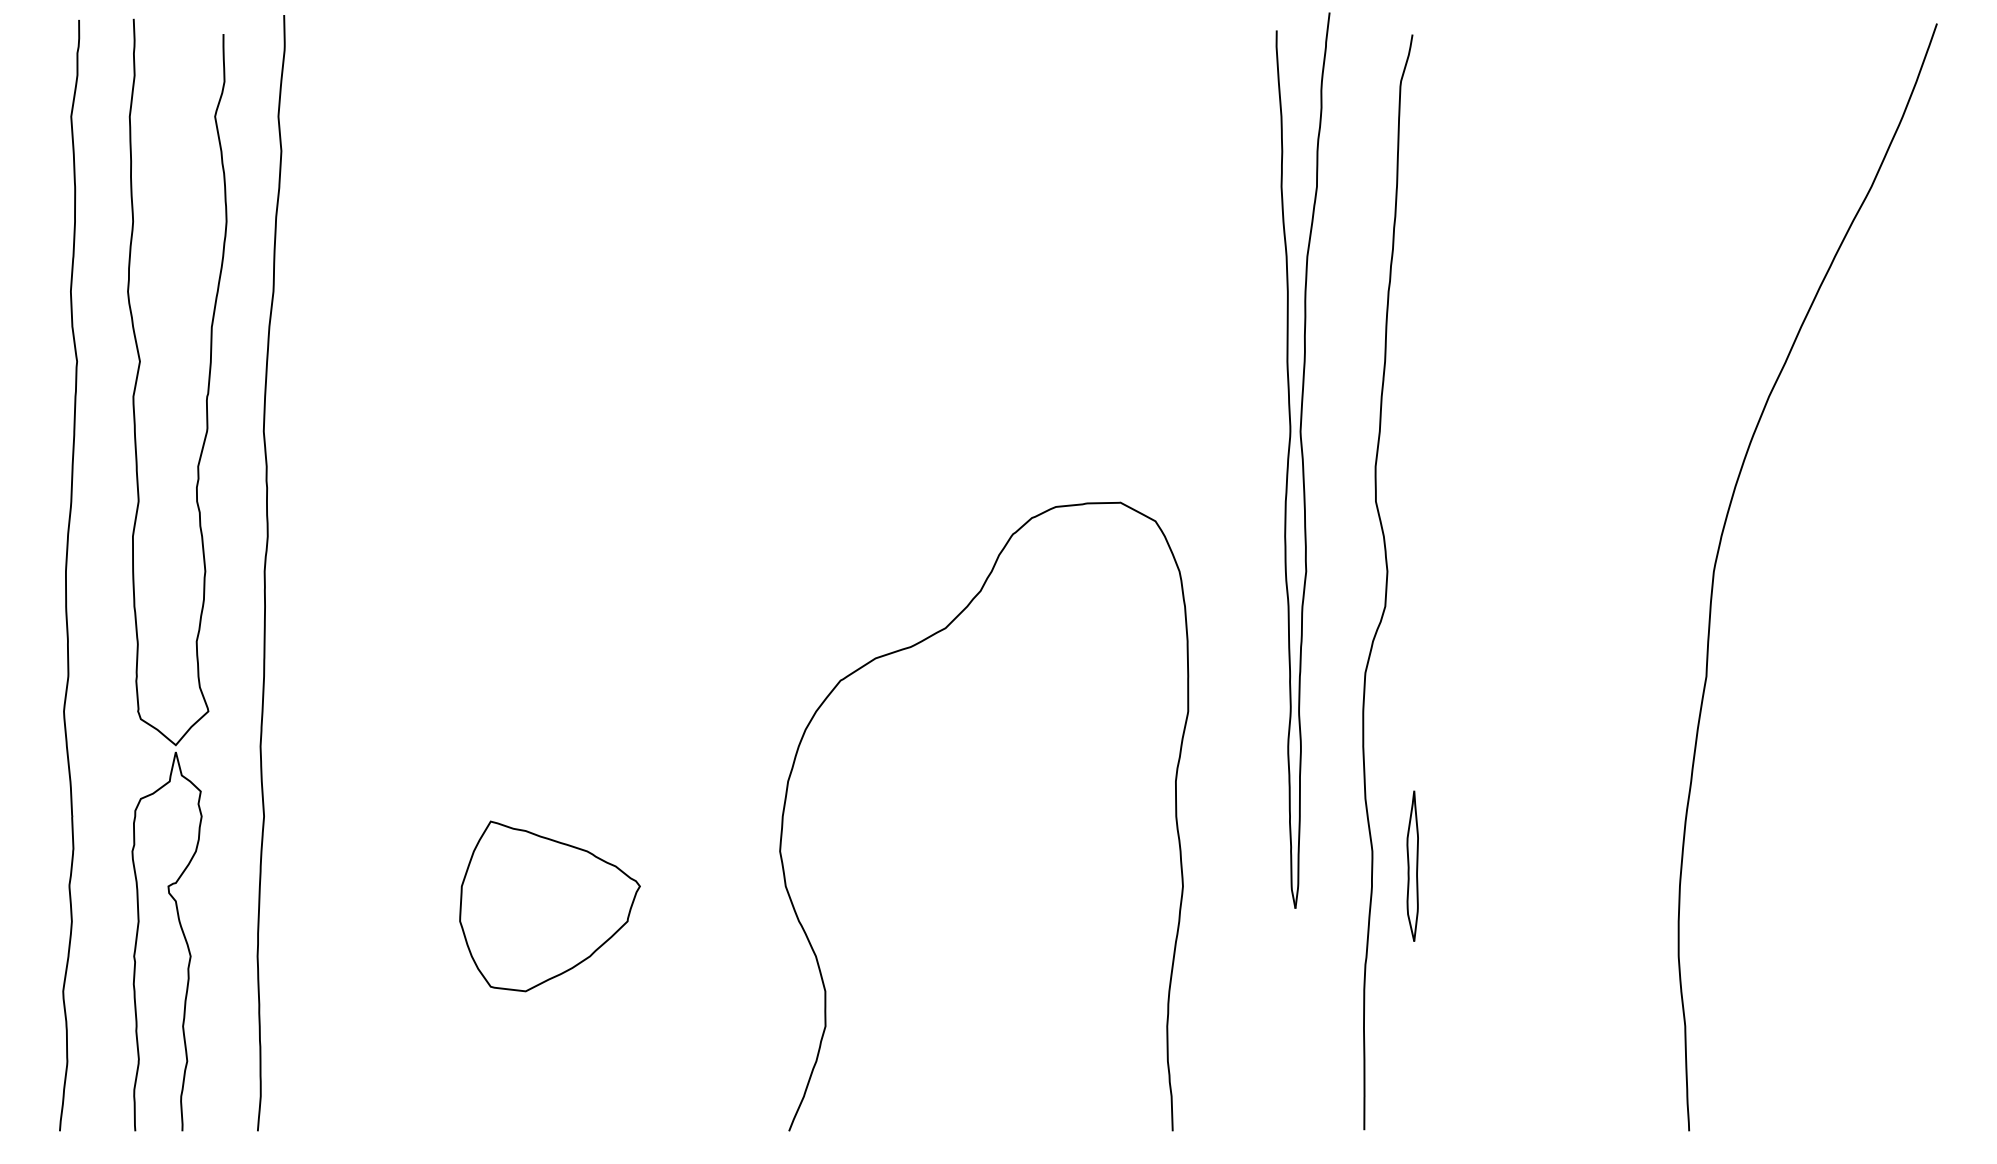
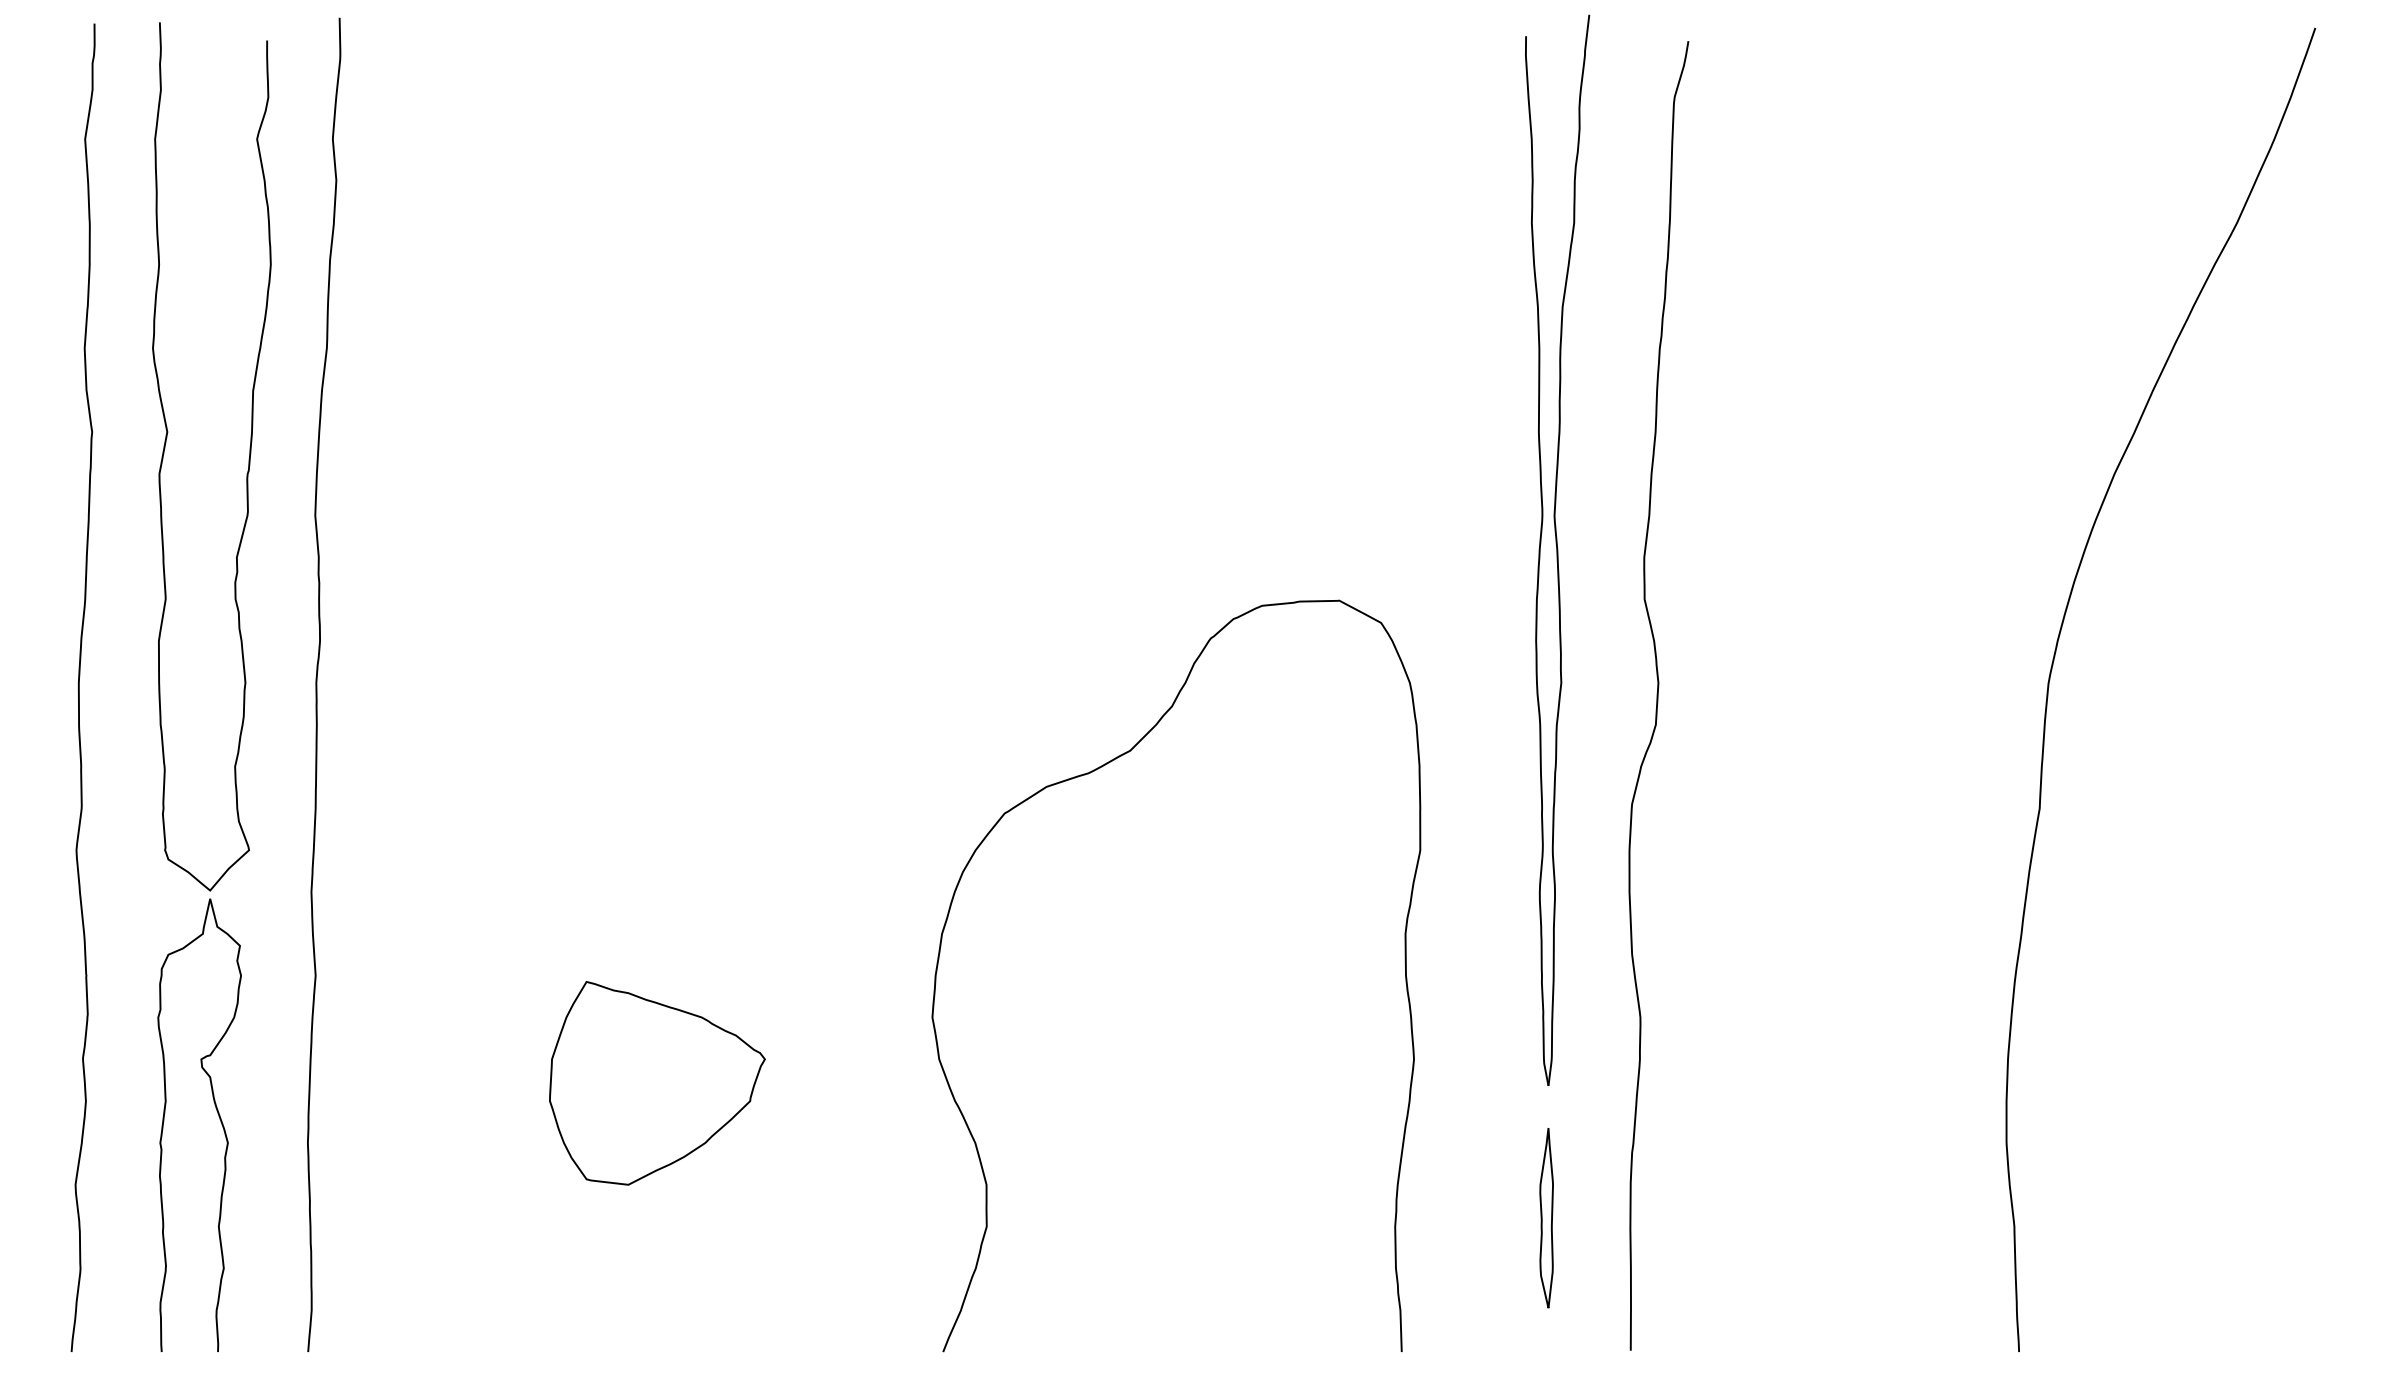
part: (1412, 866) -> (1546, 1218), moved

